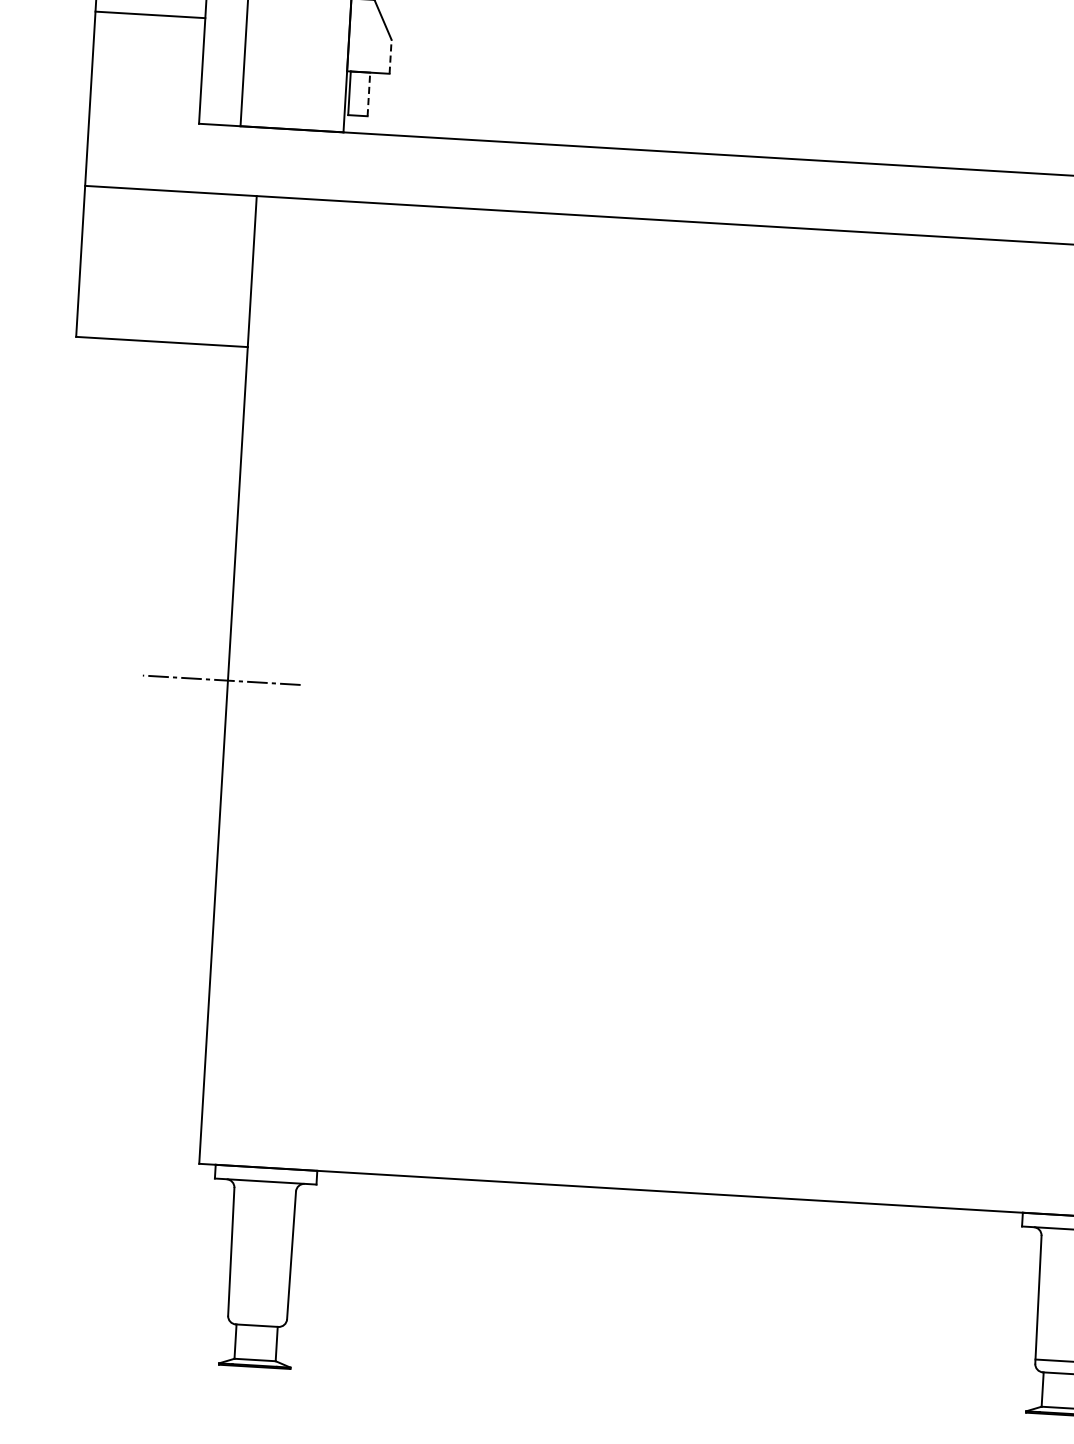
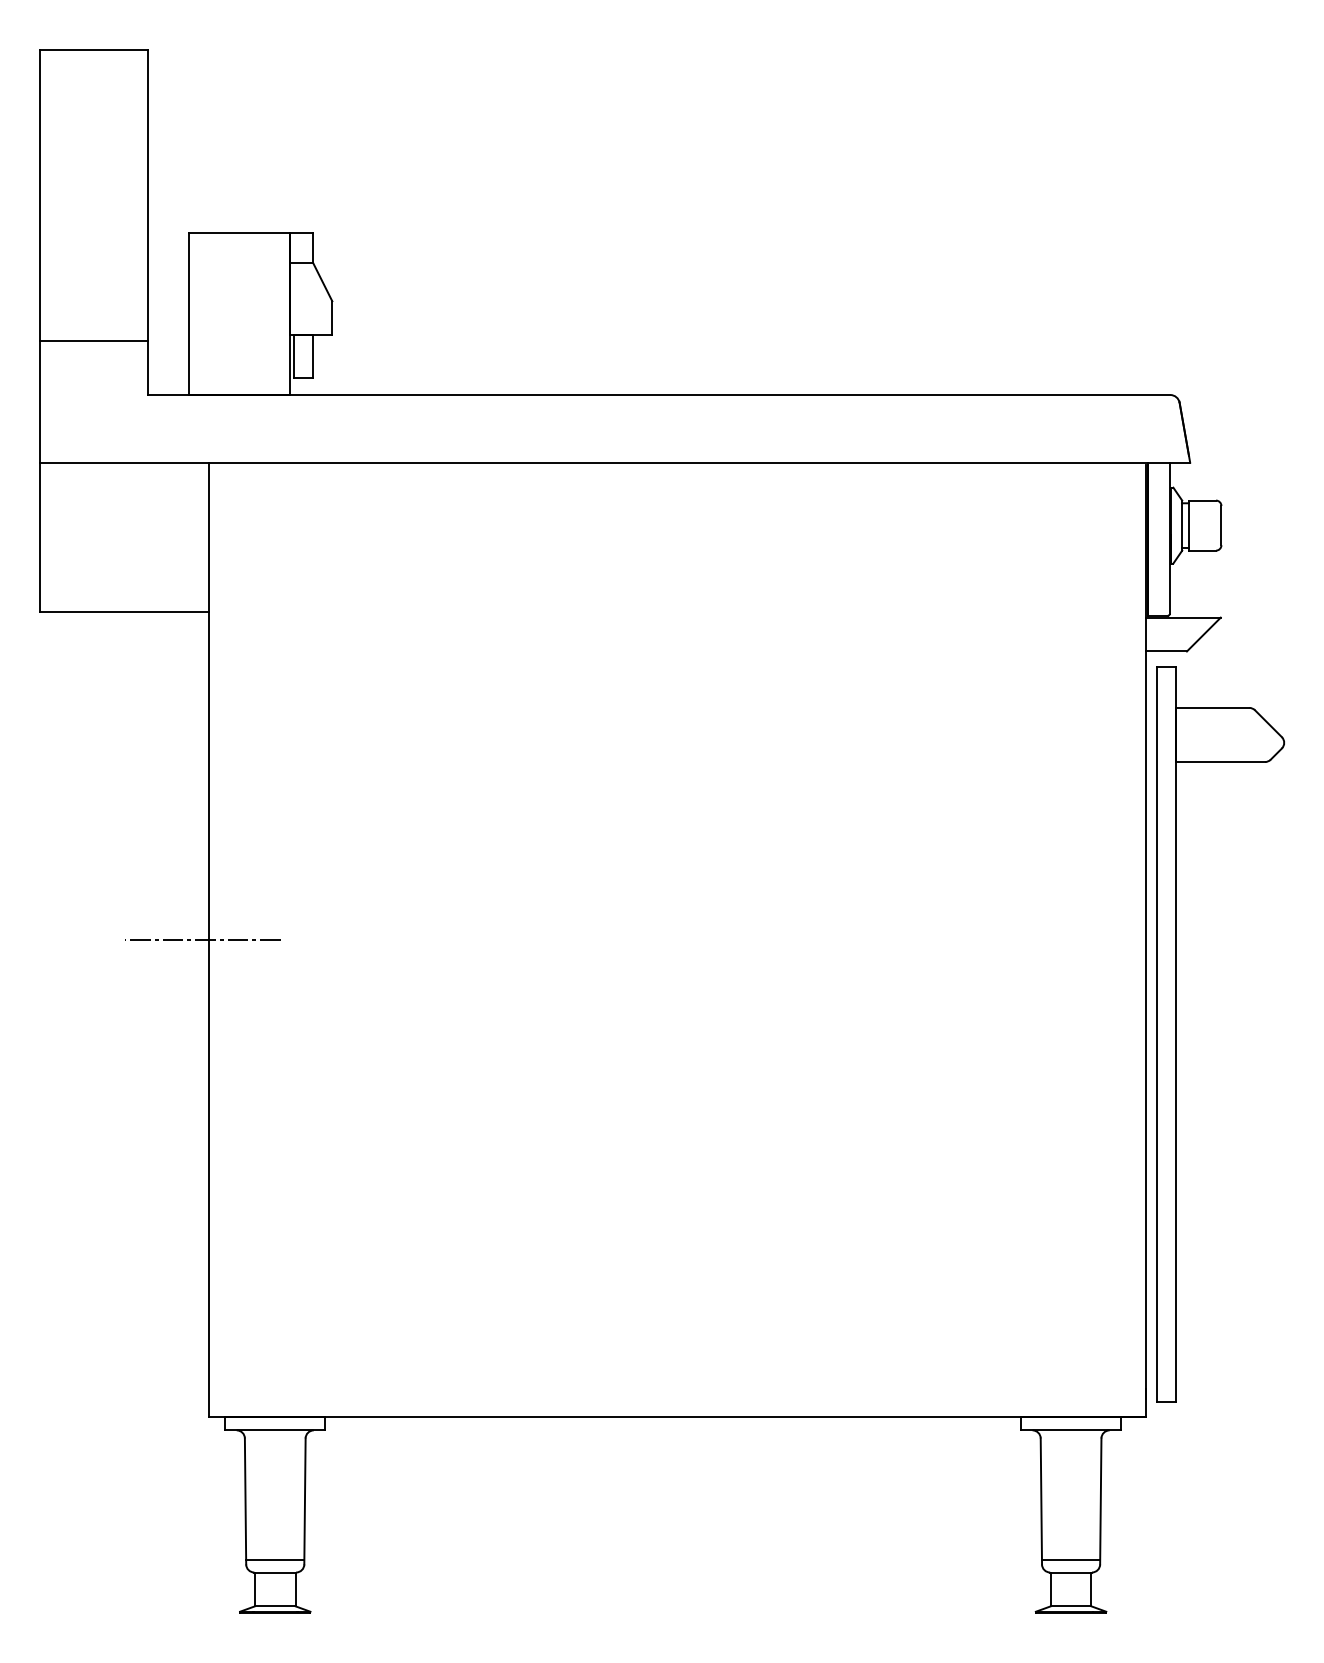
line: (150, 14) -> (93, 340), moved
line: (390, 57) -> (332, 318), dashed -> solid
line: (369, 94) -> (313, 356), dashed -> solid
line: (258, 1313) -> (275, 1560), added

